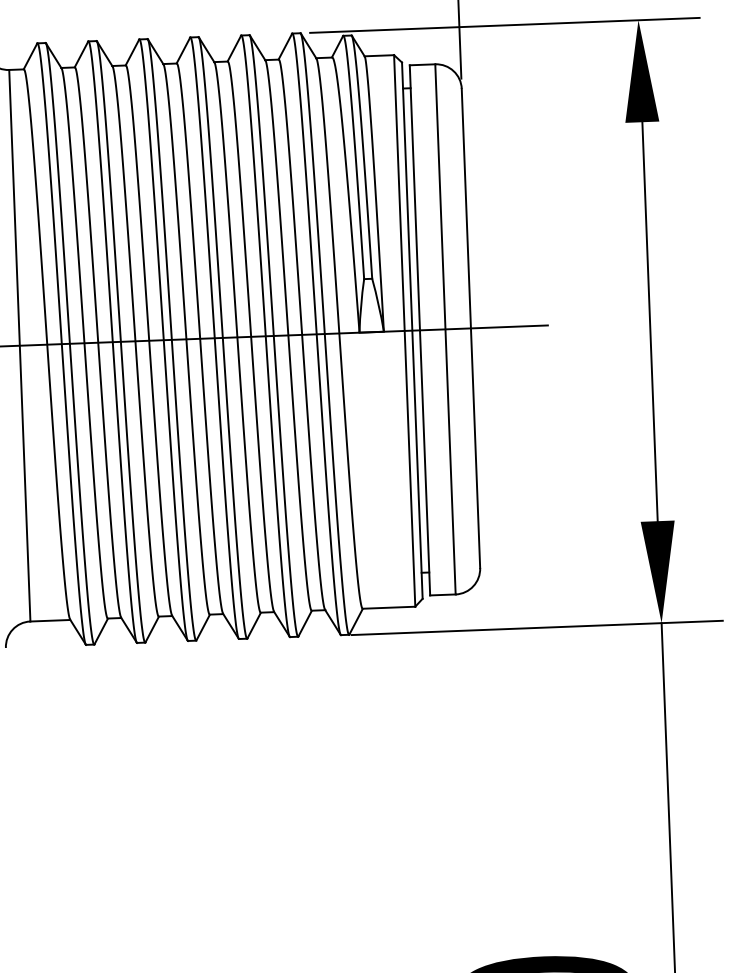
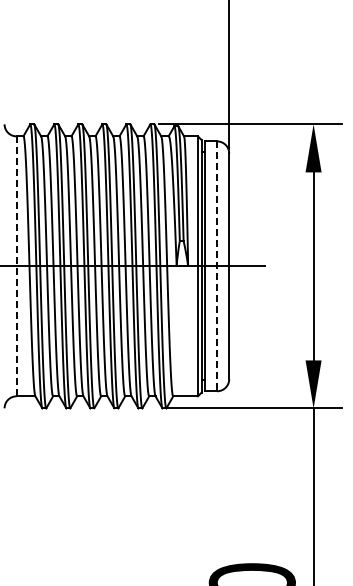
line: (446, 329) -> (217, 266), solid -> dashed
line: (19, 346) -> (16, 266), solid -> dashed

